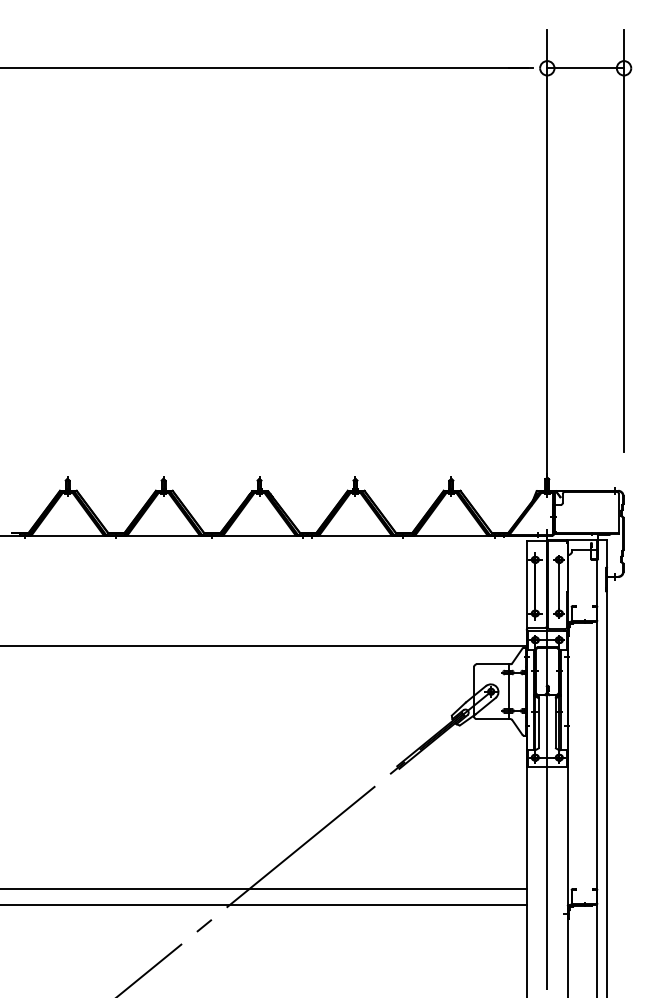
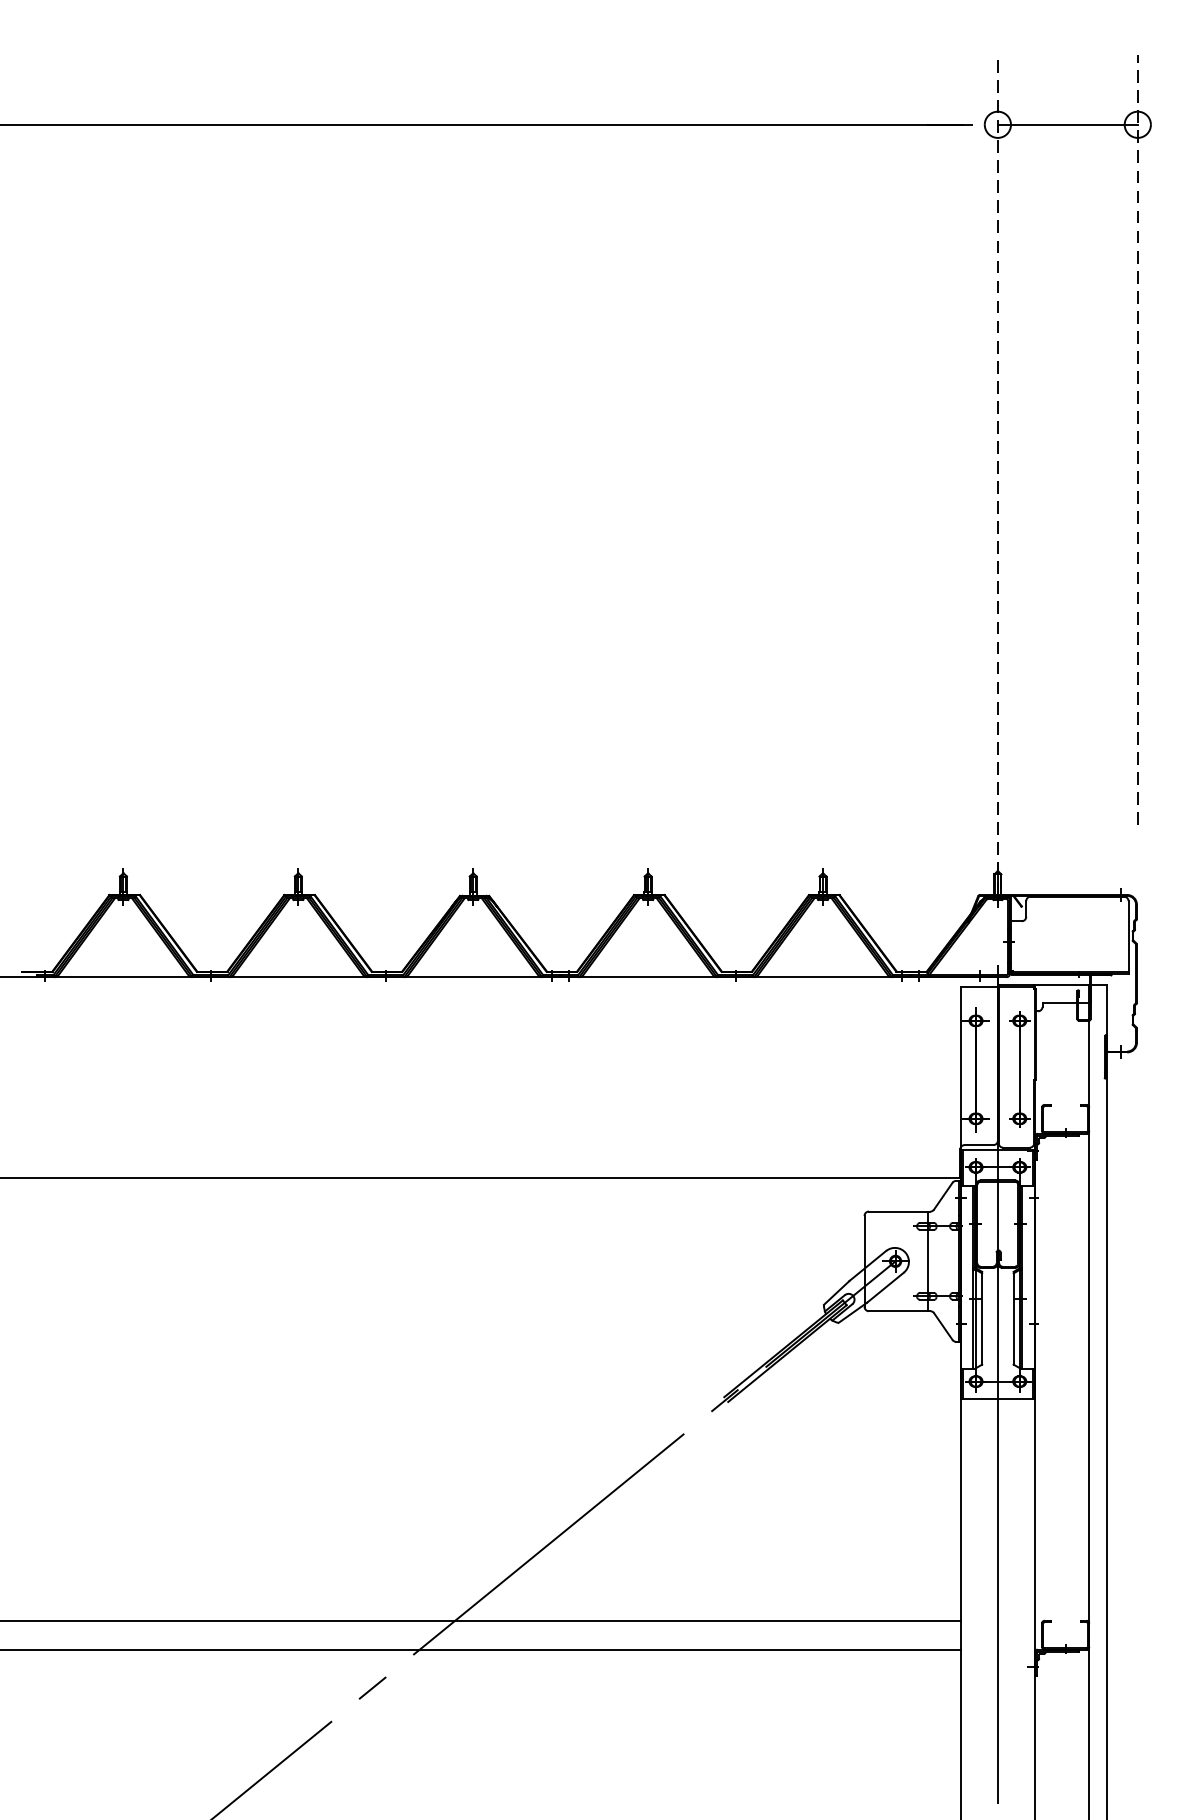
line: (624, 240) -> (1138, 438), solid -> dashed
line: (547, 259) -> (998, 473), solid -> dashed

